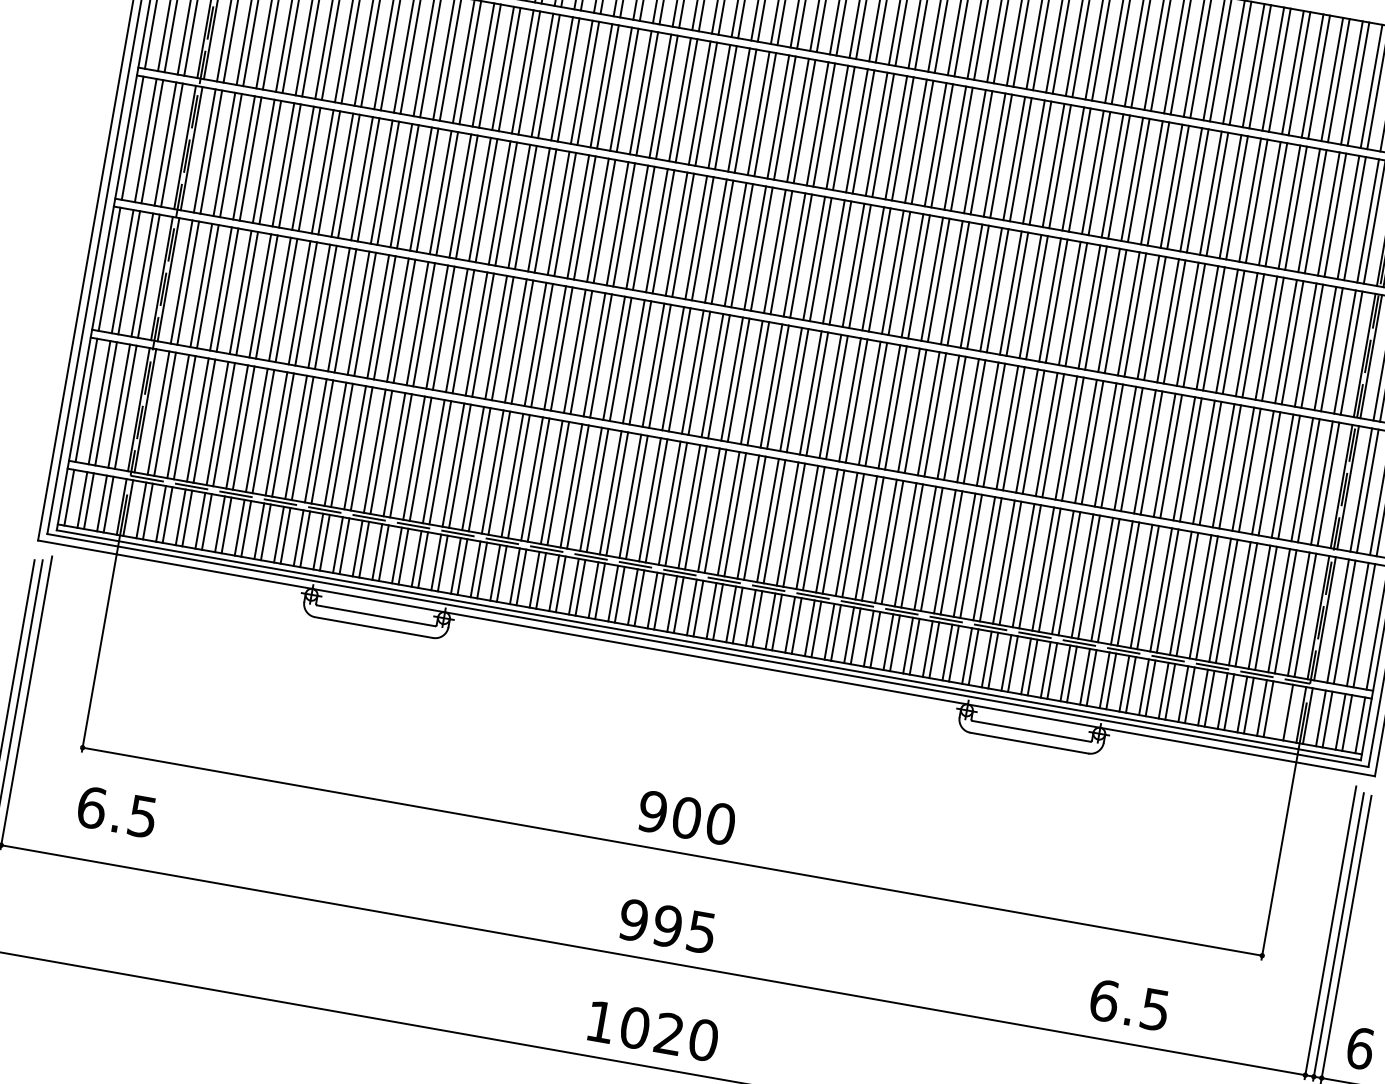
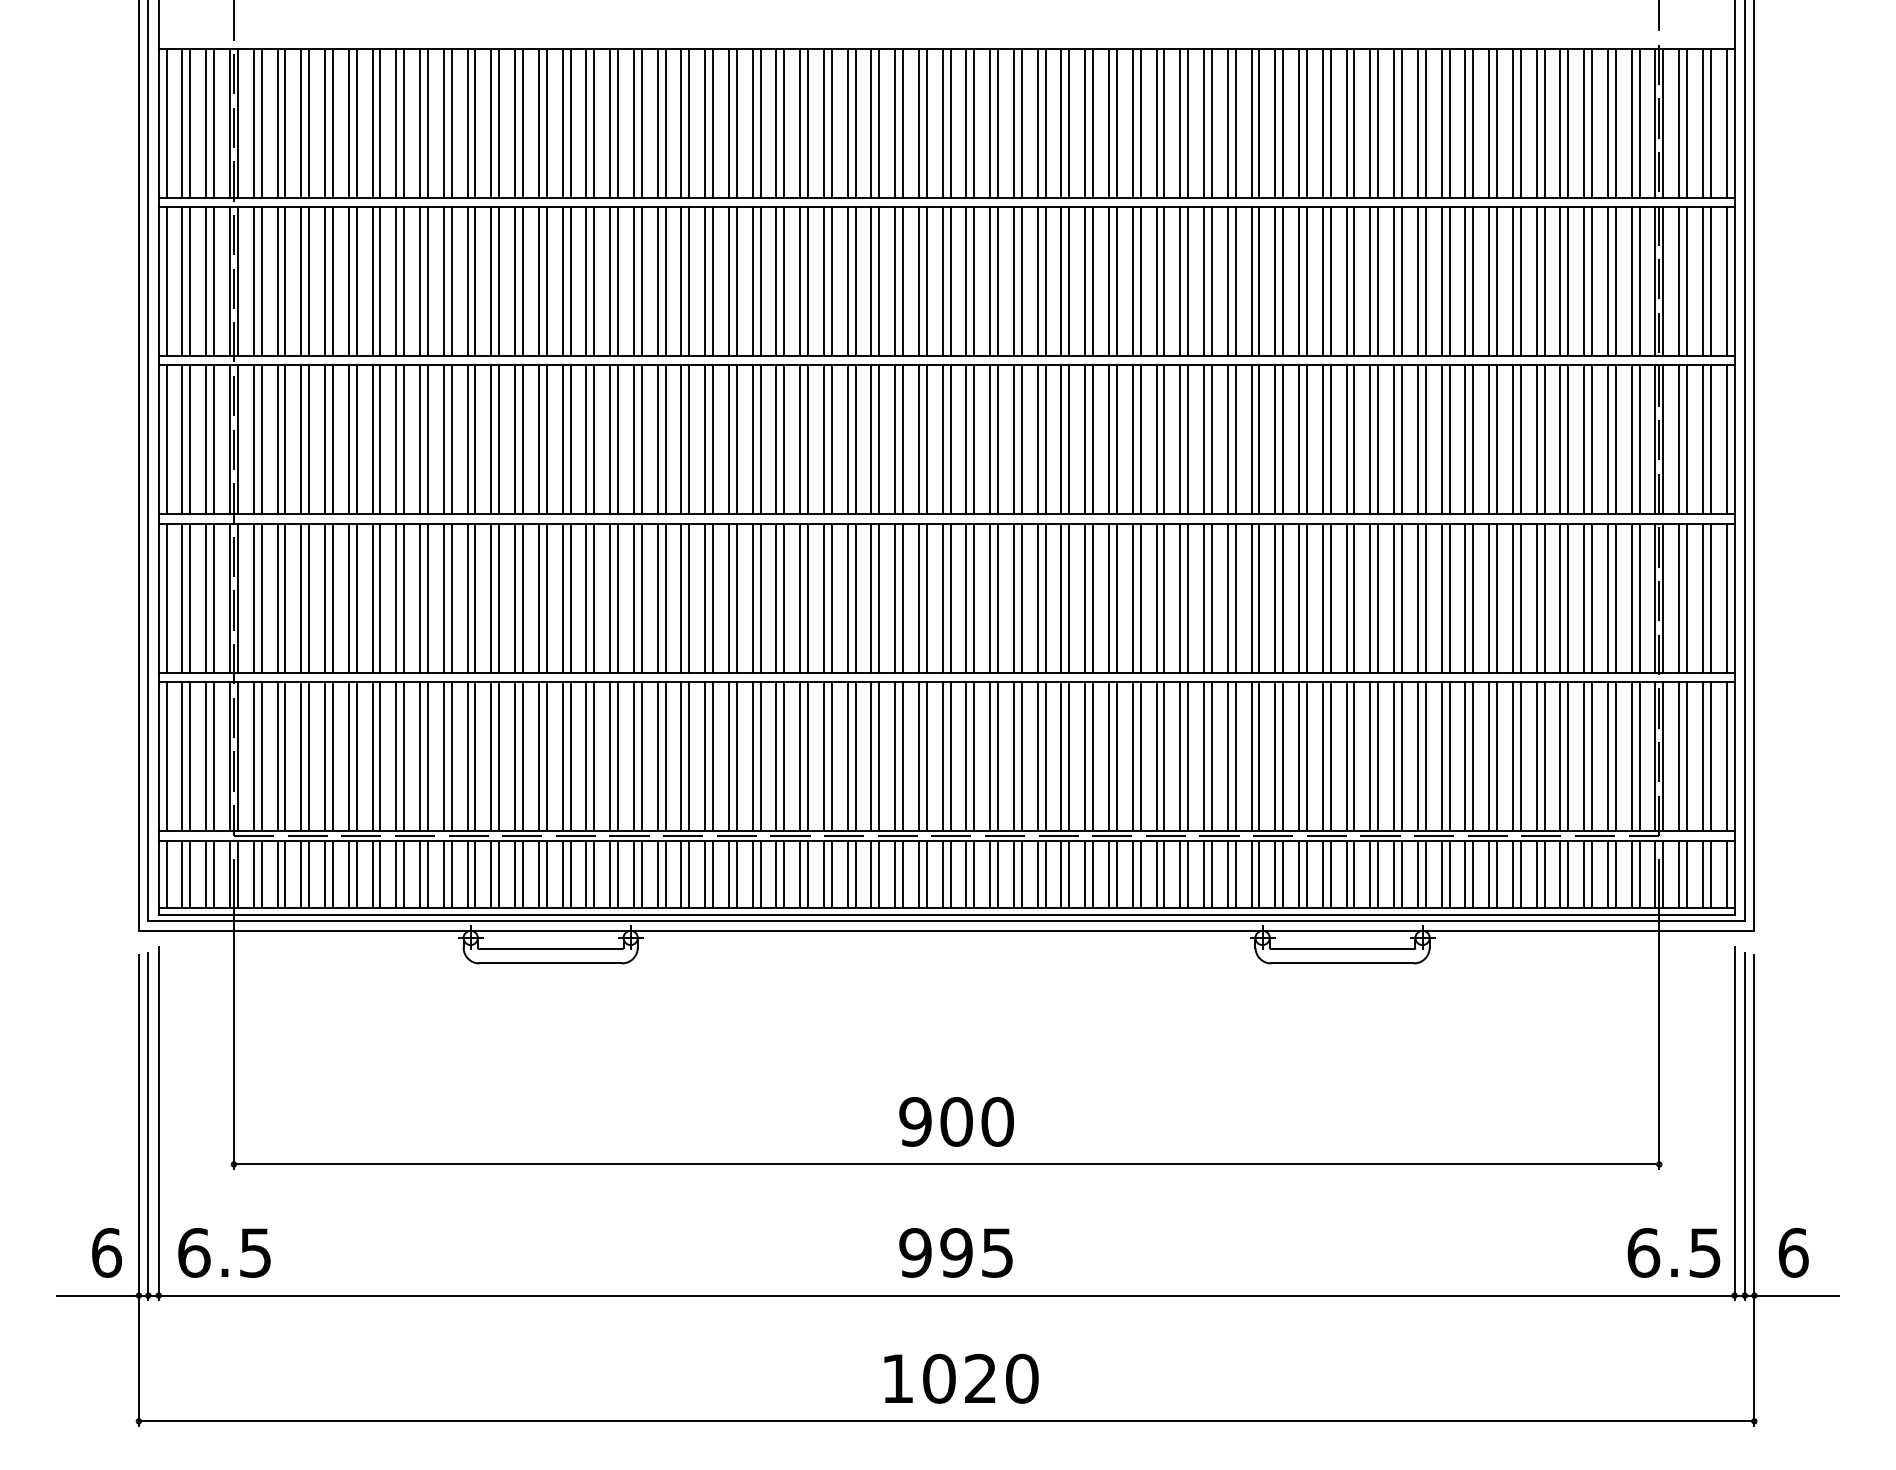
line: (1281, 710) -> (1631, 873), added
text: (117, 811) -> (224, 1252), moved
text: (1129, 1004) -> (1673, 1252), moved

